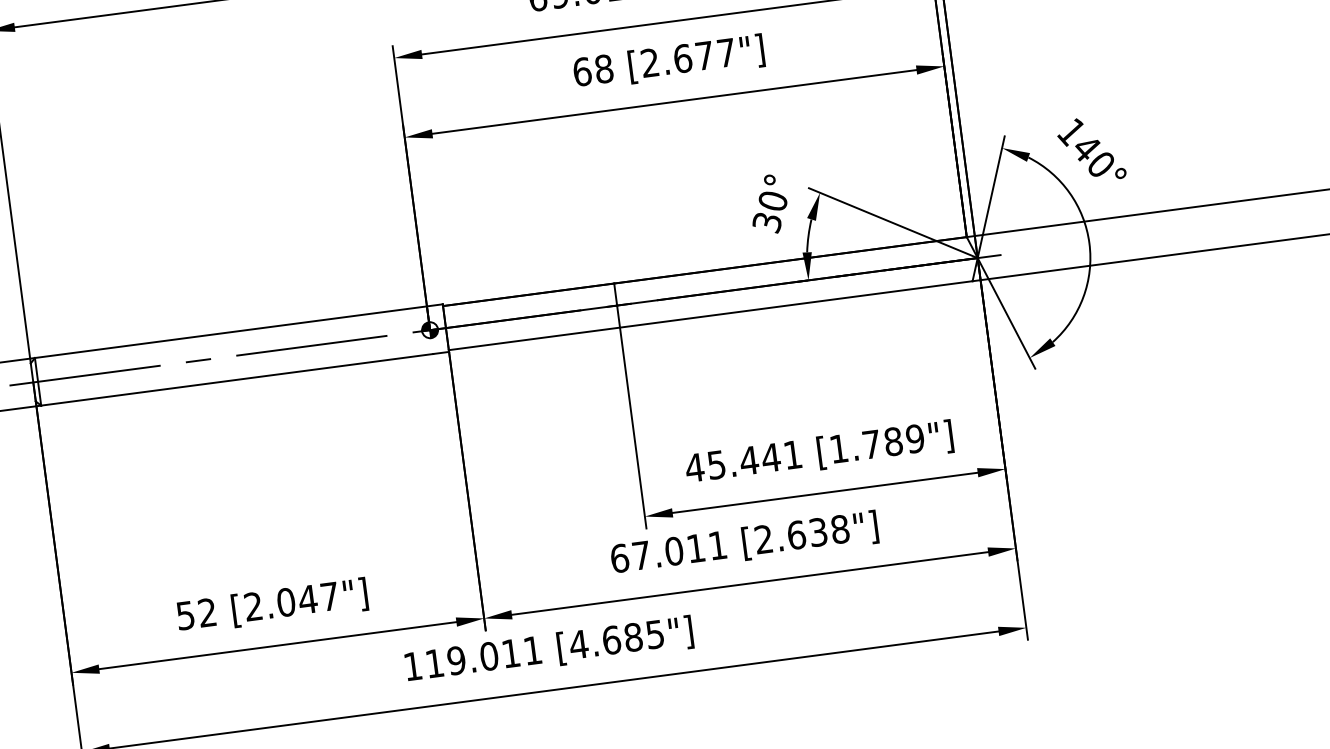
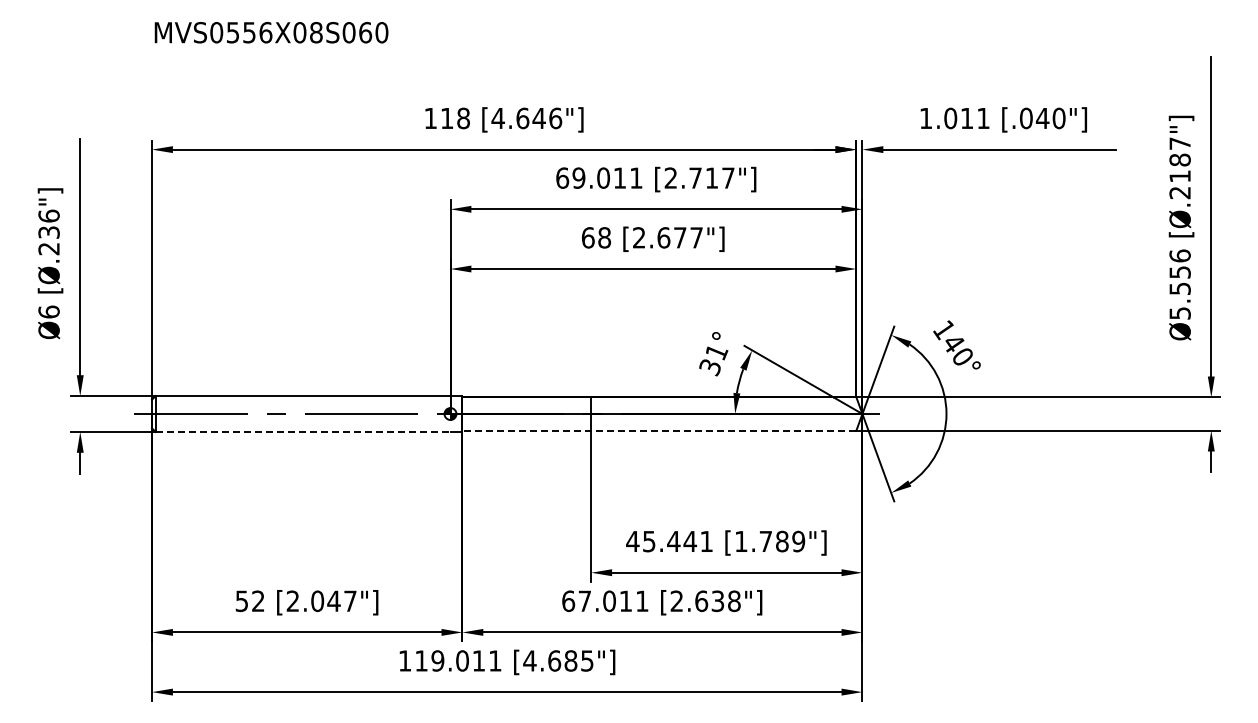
text: (774, 201) -> (717, 352), 30° -> 31°
line: (710, 315) -> (659, 430), solid -> dashed
line: (237, 379) -> (303, 431), solid -> dashed

